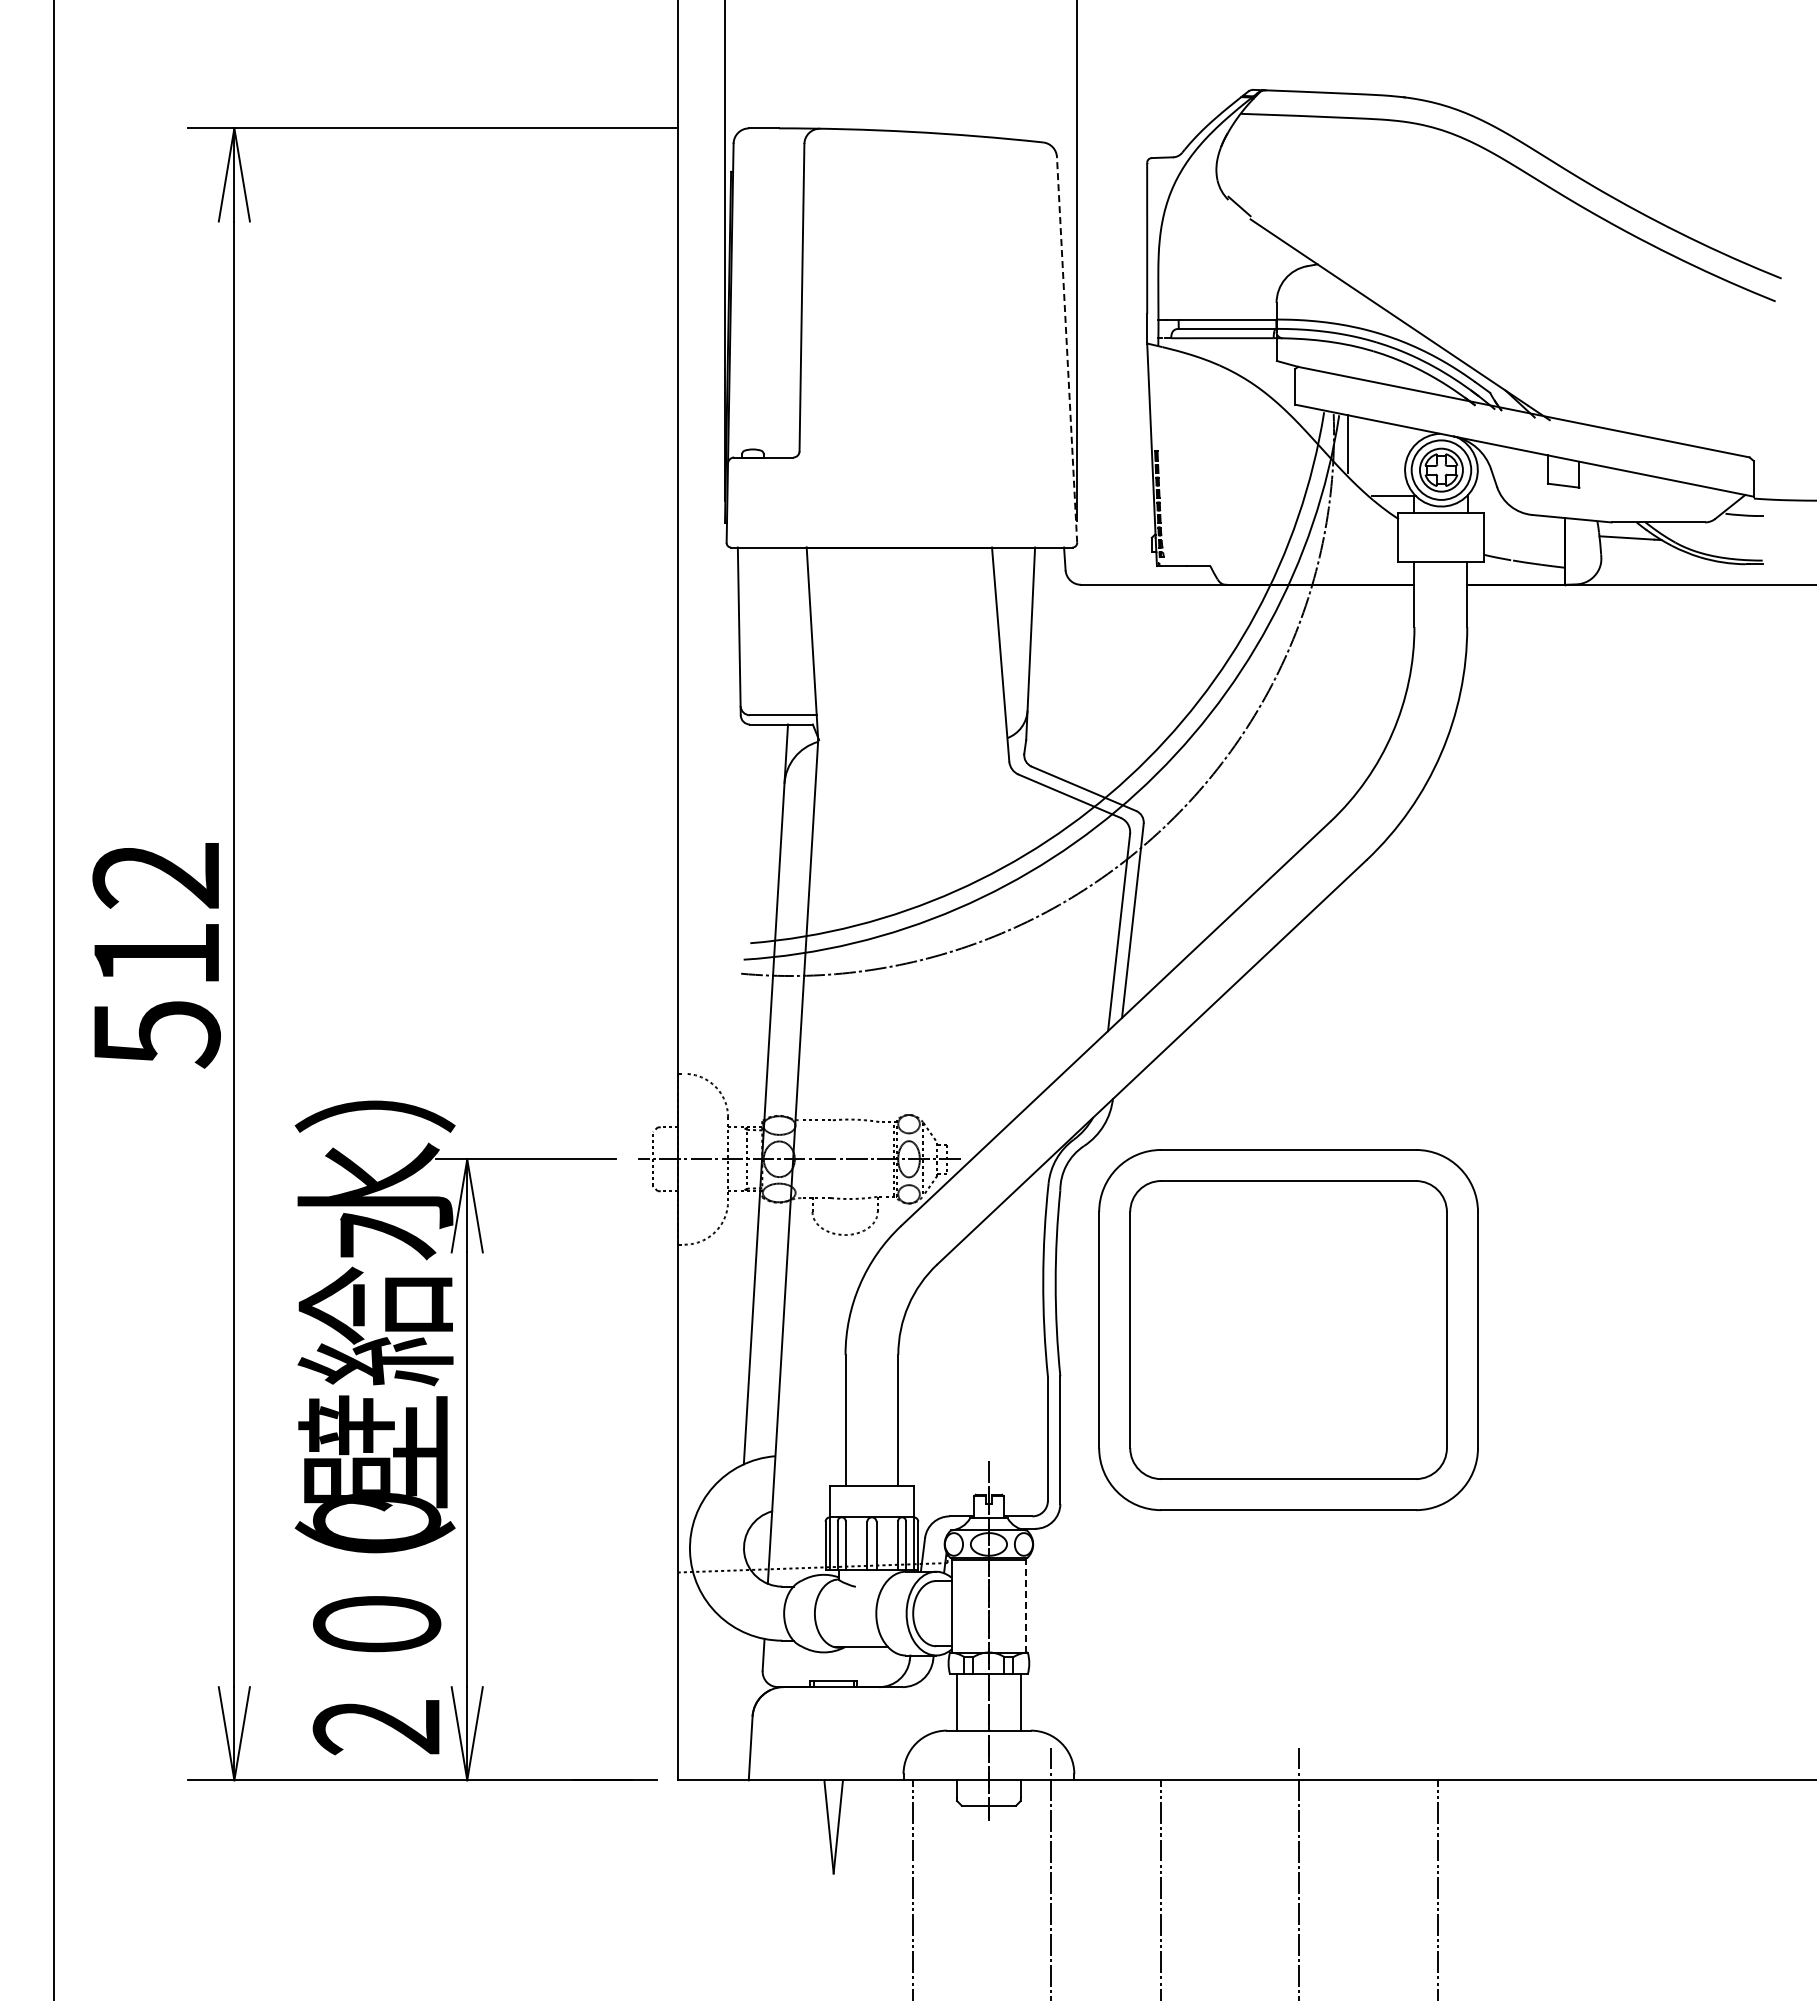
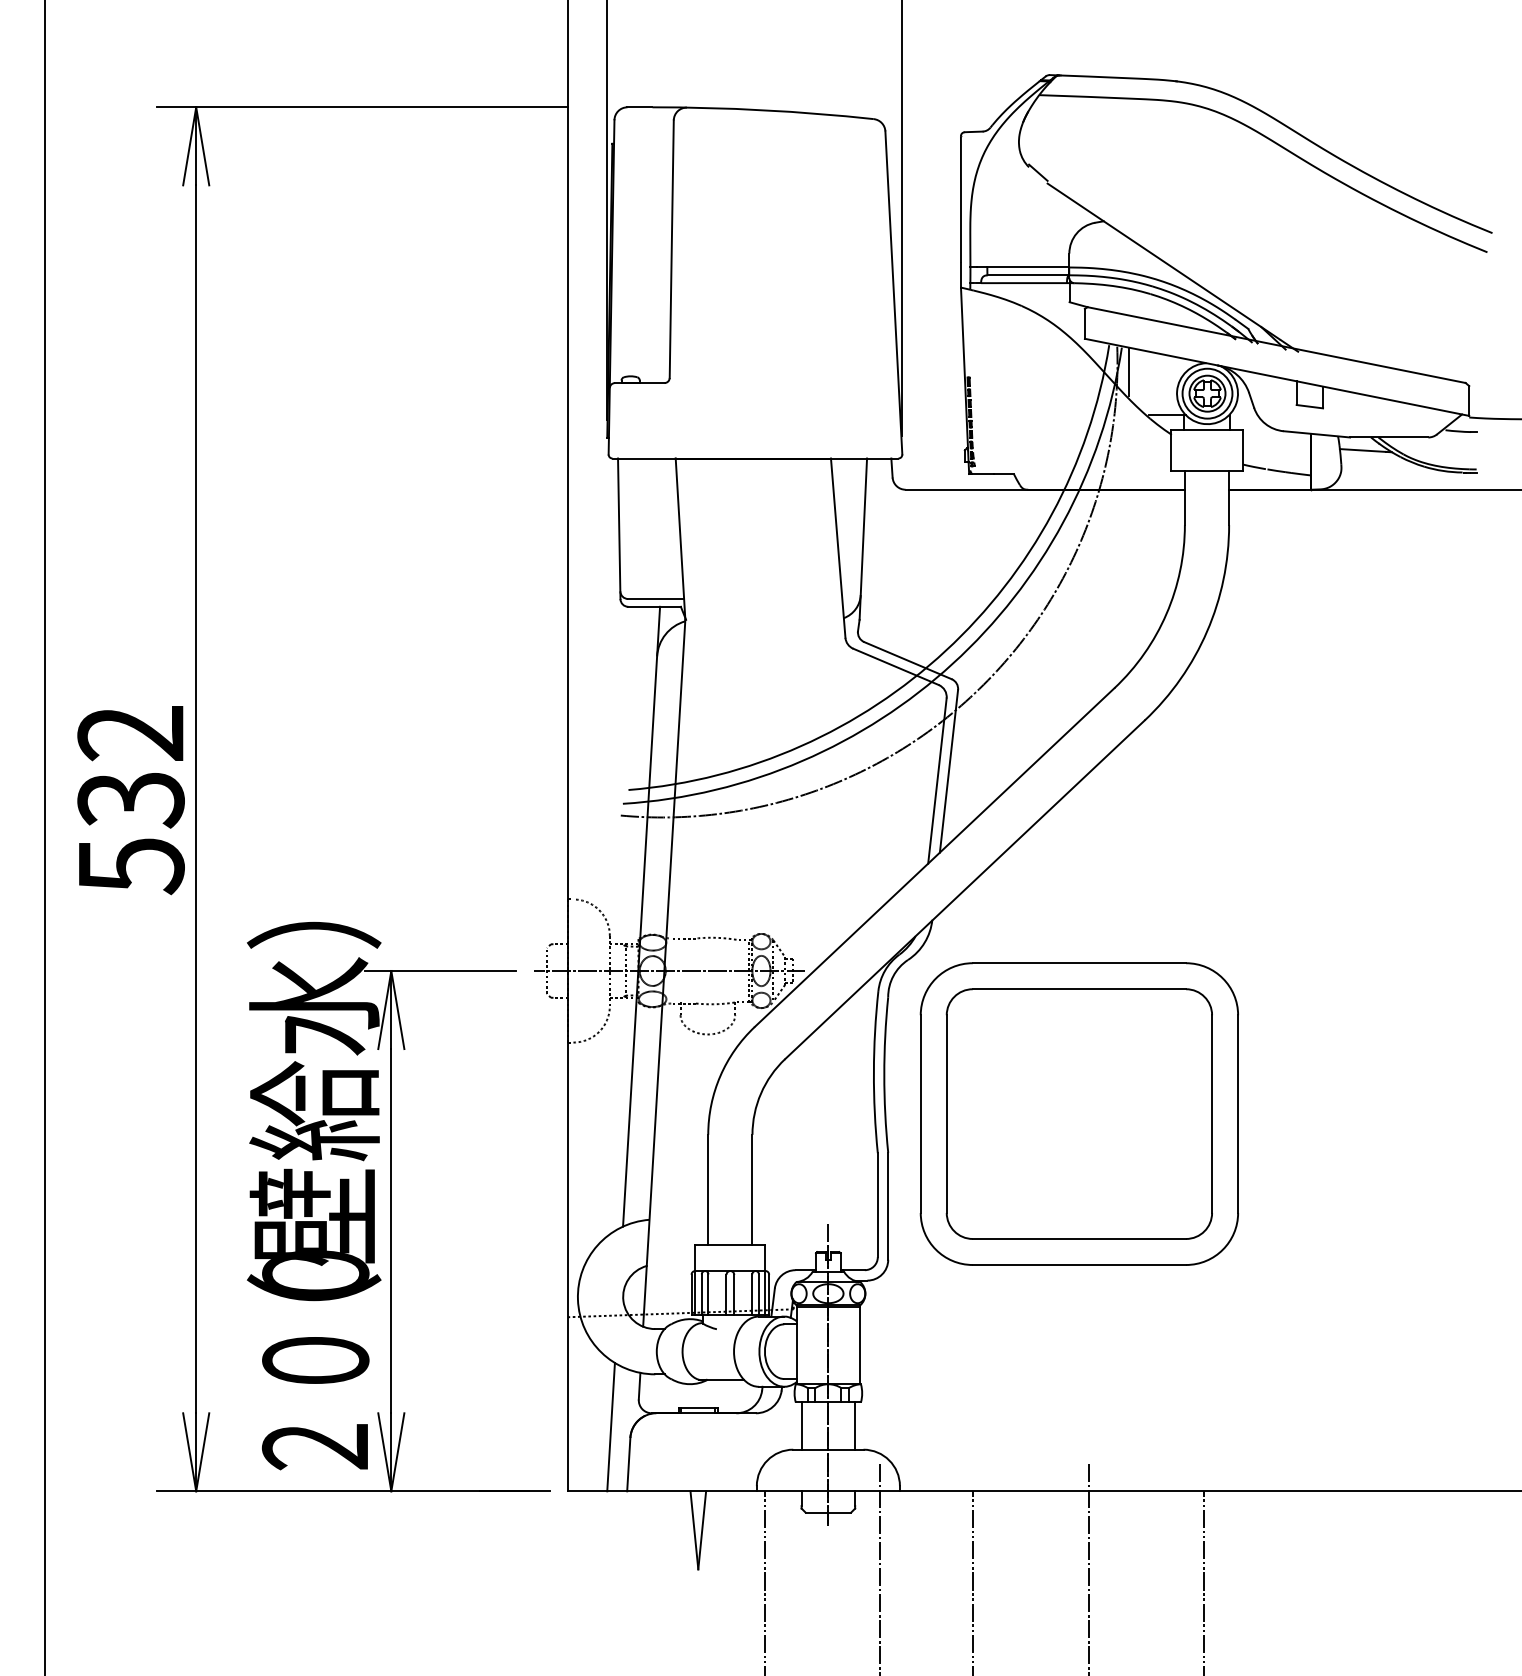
line: (1067, 349) -> (894, 292), dashed -> solid
text: (156, 955) -> (130, 800), 512 -> 532
line: (1026, 1604) -> (859, 1344), dashed -> solid
line: (729, 1703) -> (611, 1426), added

